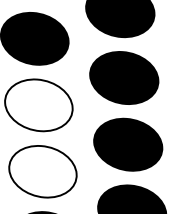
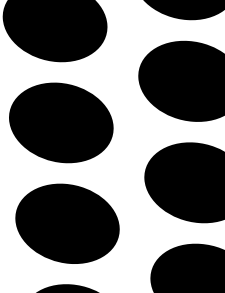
fill: (38, 105) -> (60, 123), added
fill: (42, 171) -> (66, 223), added

